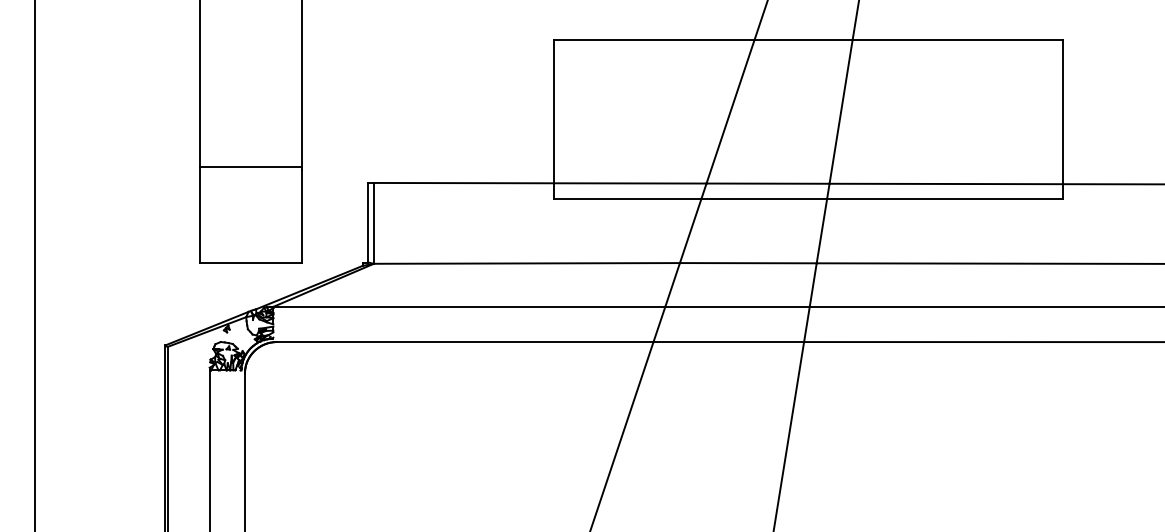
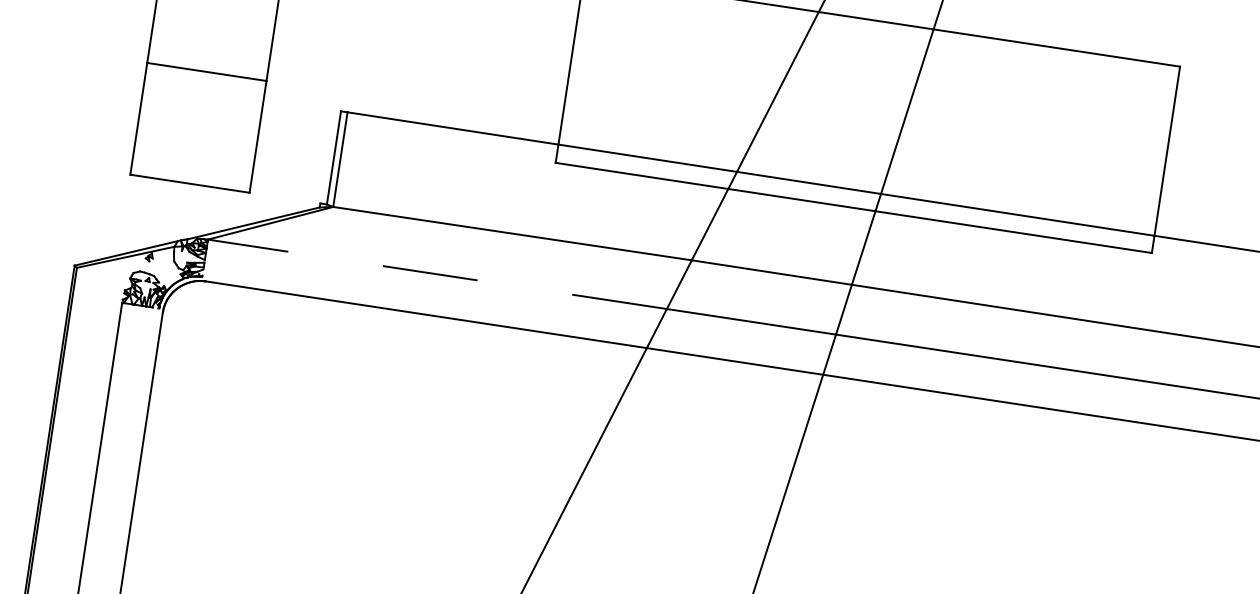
line: (469, 306) -> (437, 273), solid -> dashed

